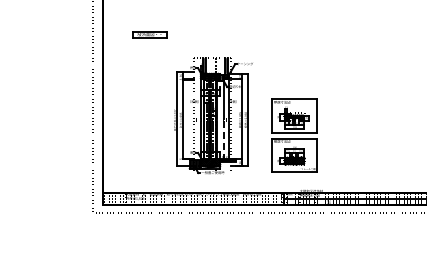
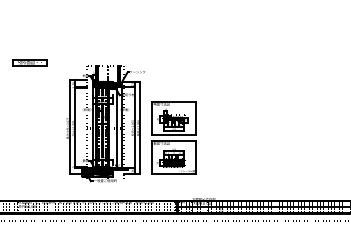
part: (149, 34) -> (29, 62), moved
part: (294, 135) -> (173, 137), moved
line: (224, 140) -> (116, 148), dashed -> solid

